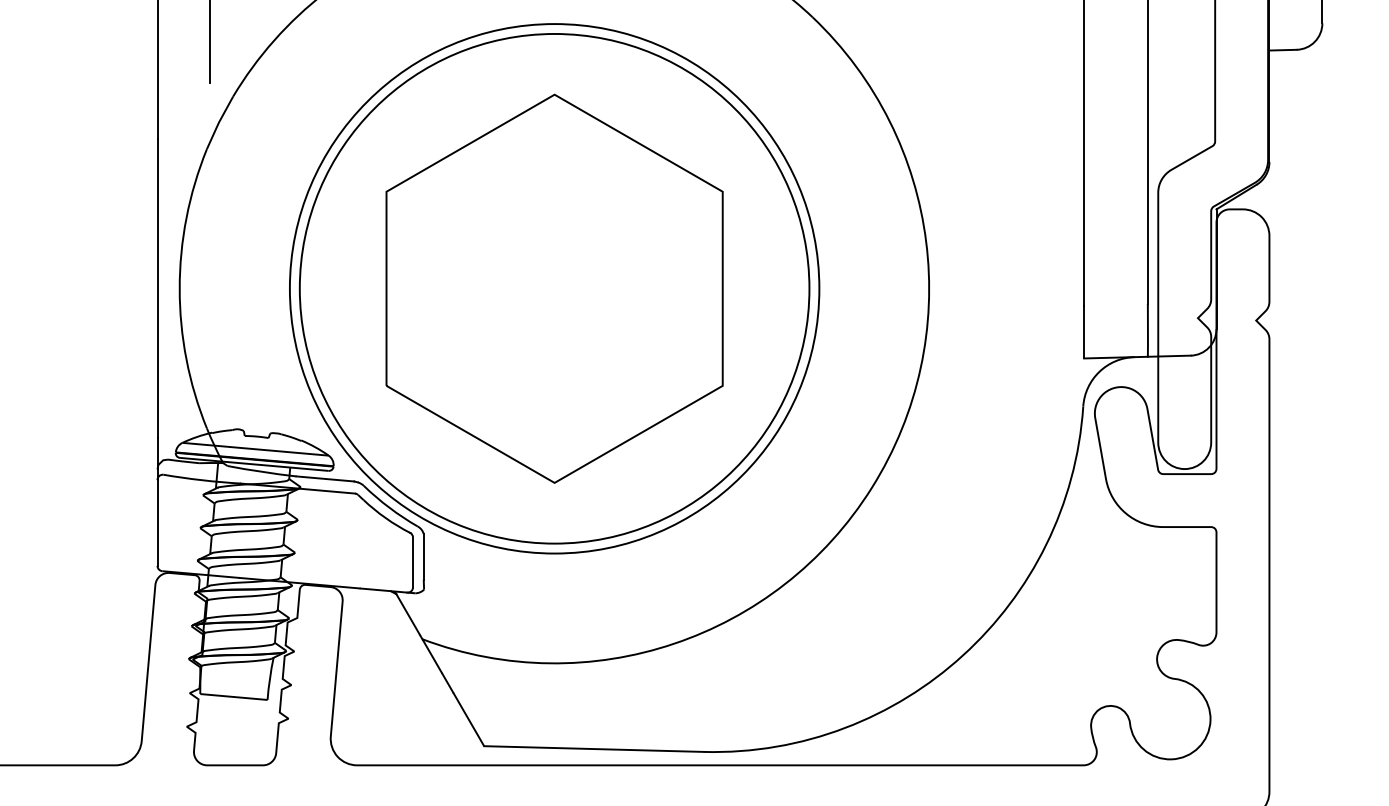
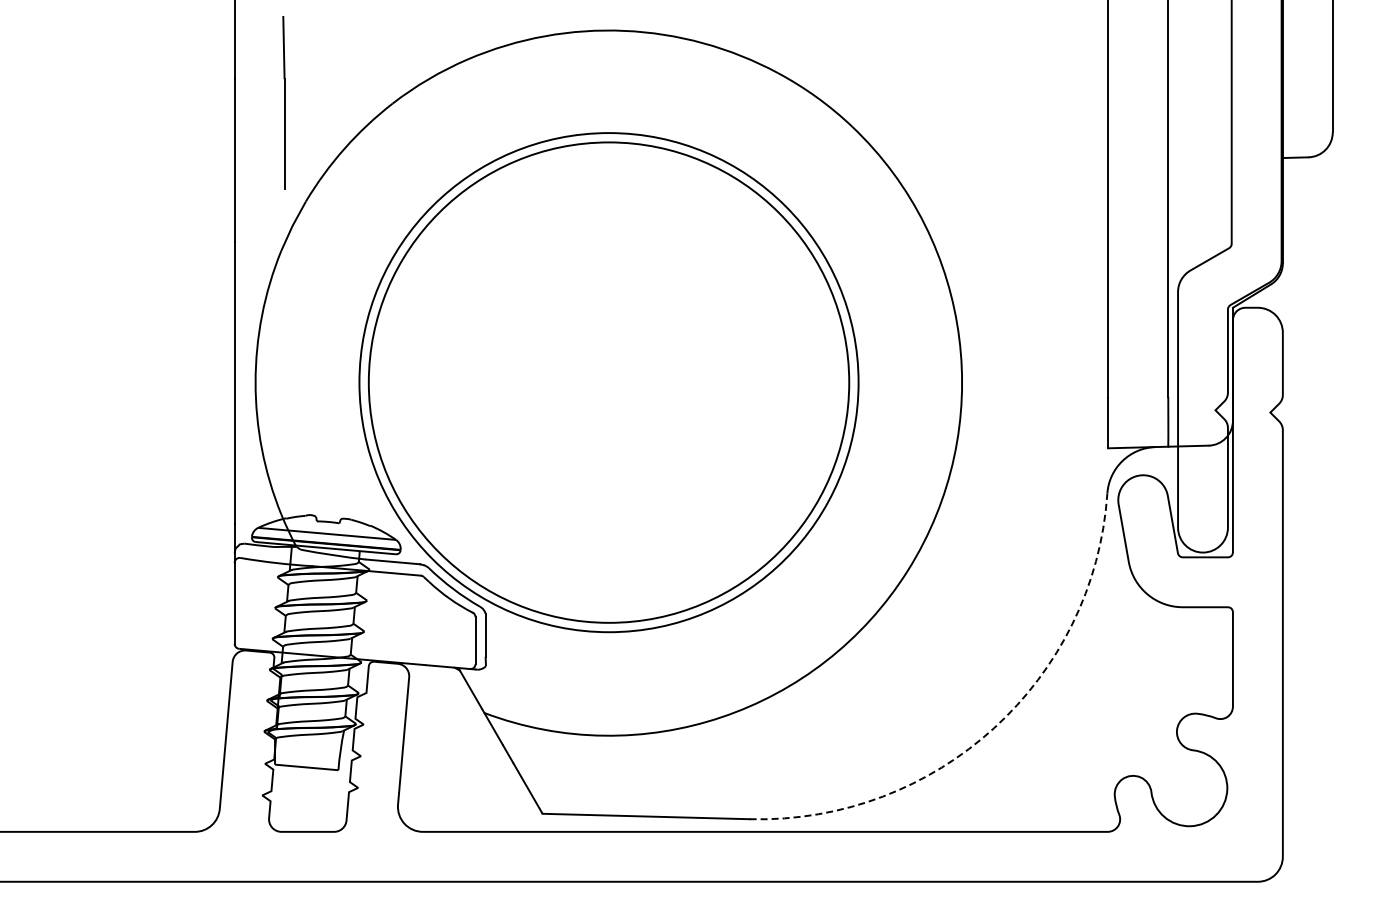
part: (554, 288) -> (608, 382), removed
arc: (962, 655) -> (993, 728), solid -> dashed

